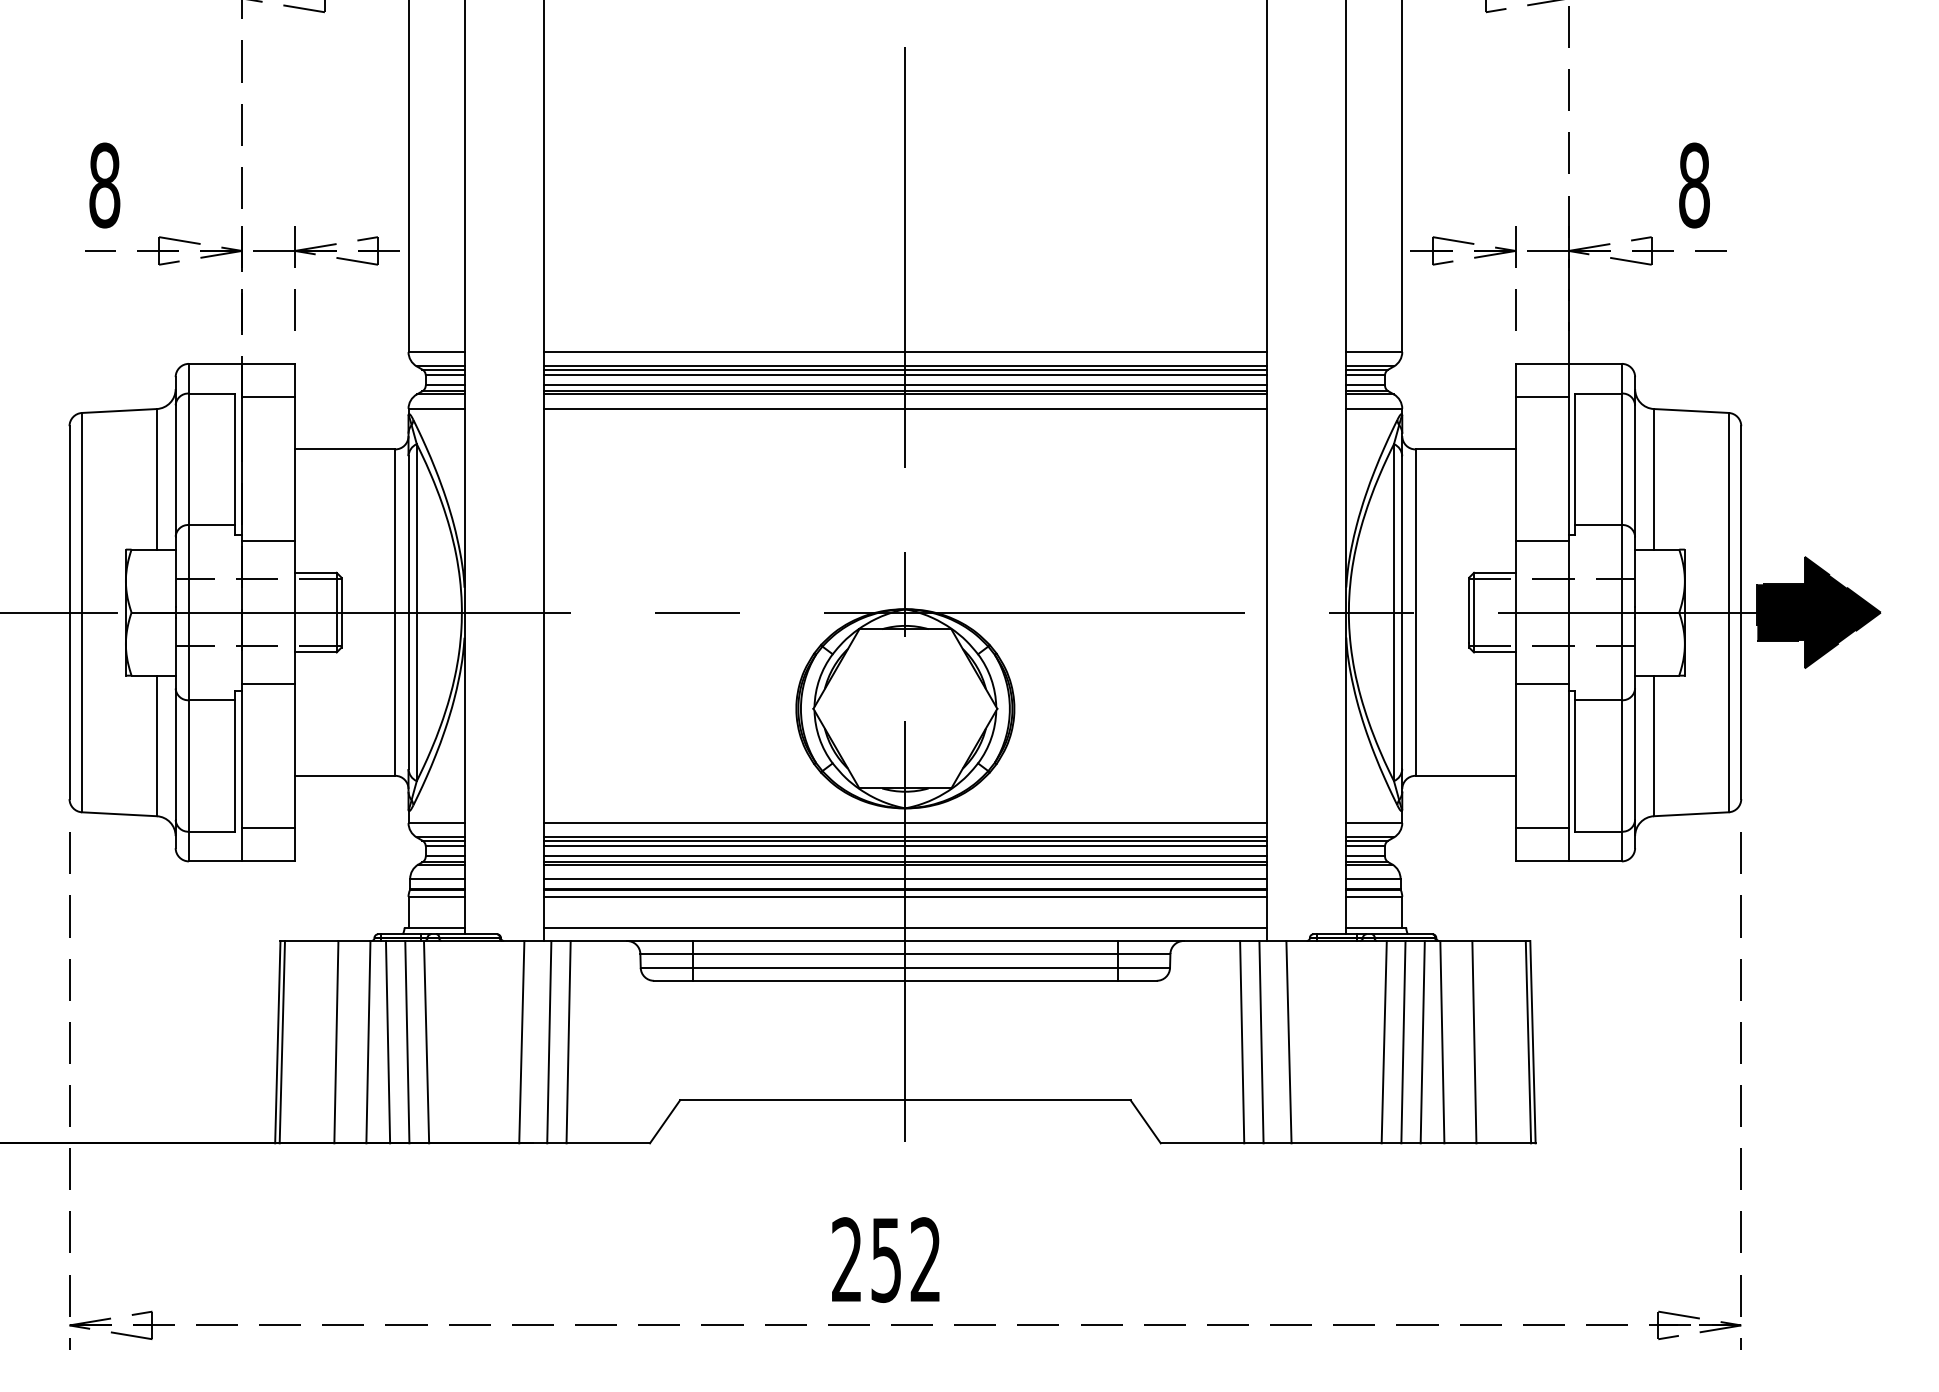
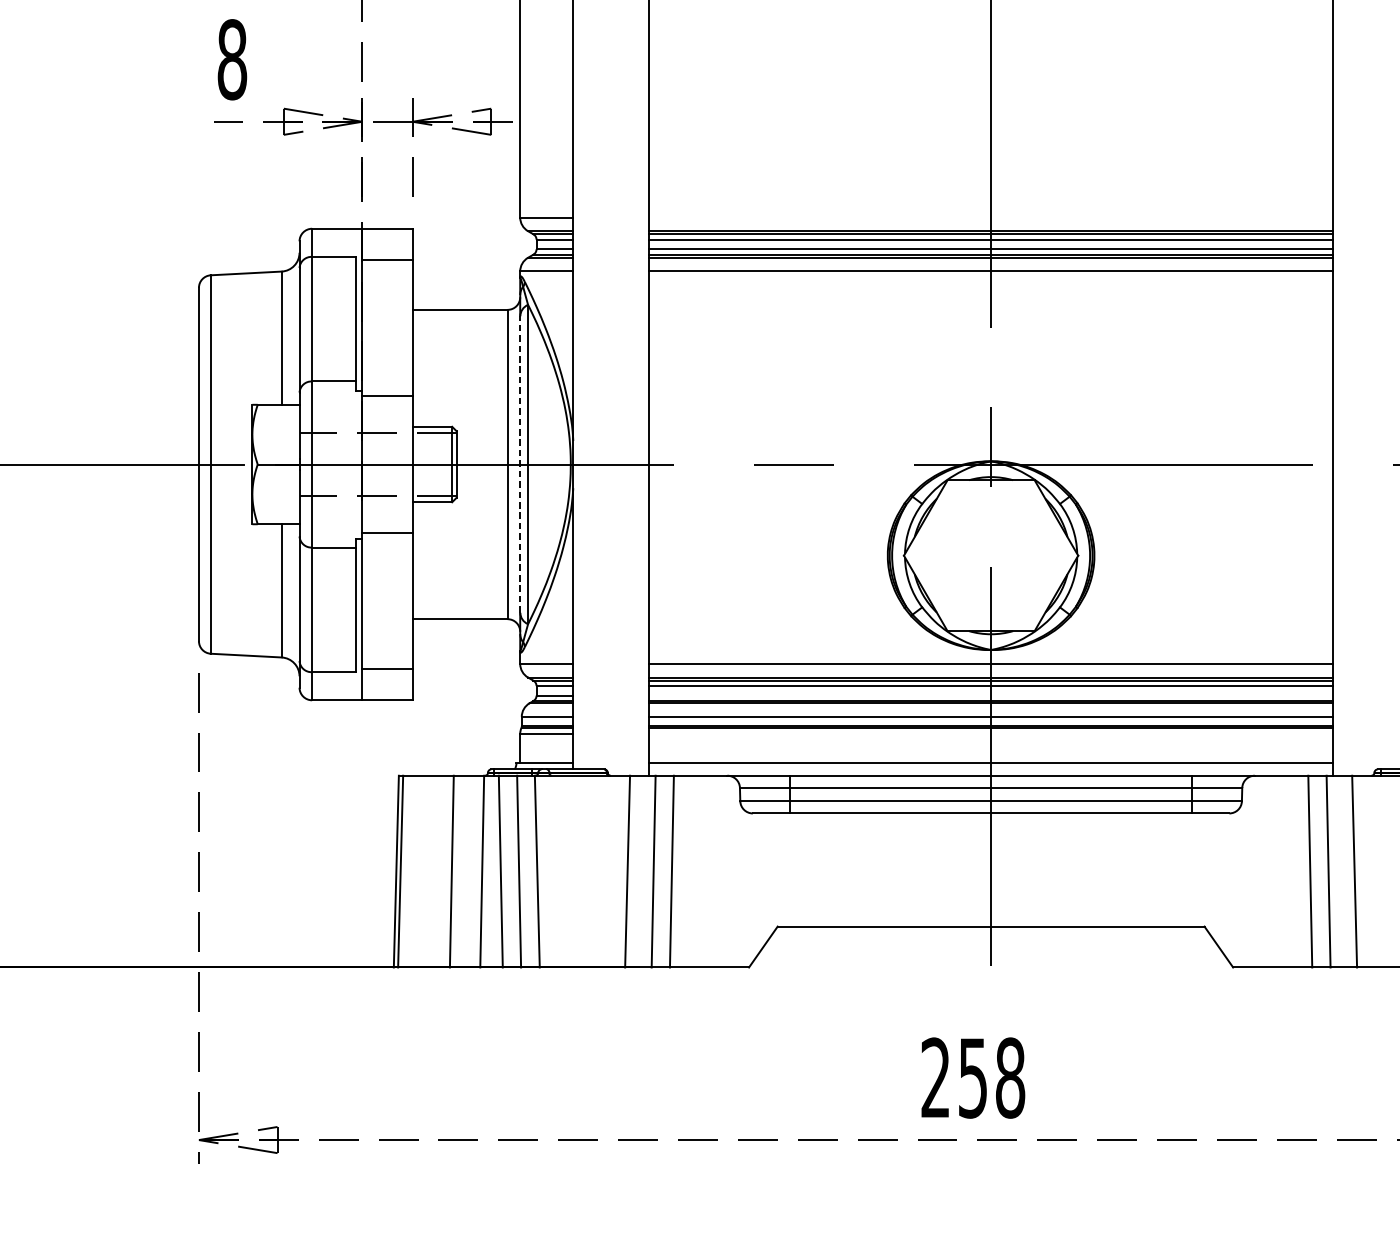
line: (905, 352) -> (991, 218), removed
line: (408, 612) -> (520, 464), solid -> dashed
line: (905, 856) -> (991, 695), removed
line: (905, 896) -> (991, 733), removed
text: (925, 1259) -> (1010, 1077), 252 -> 258

